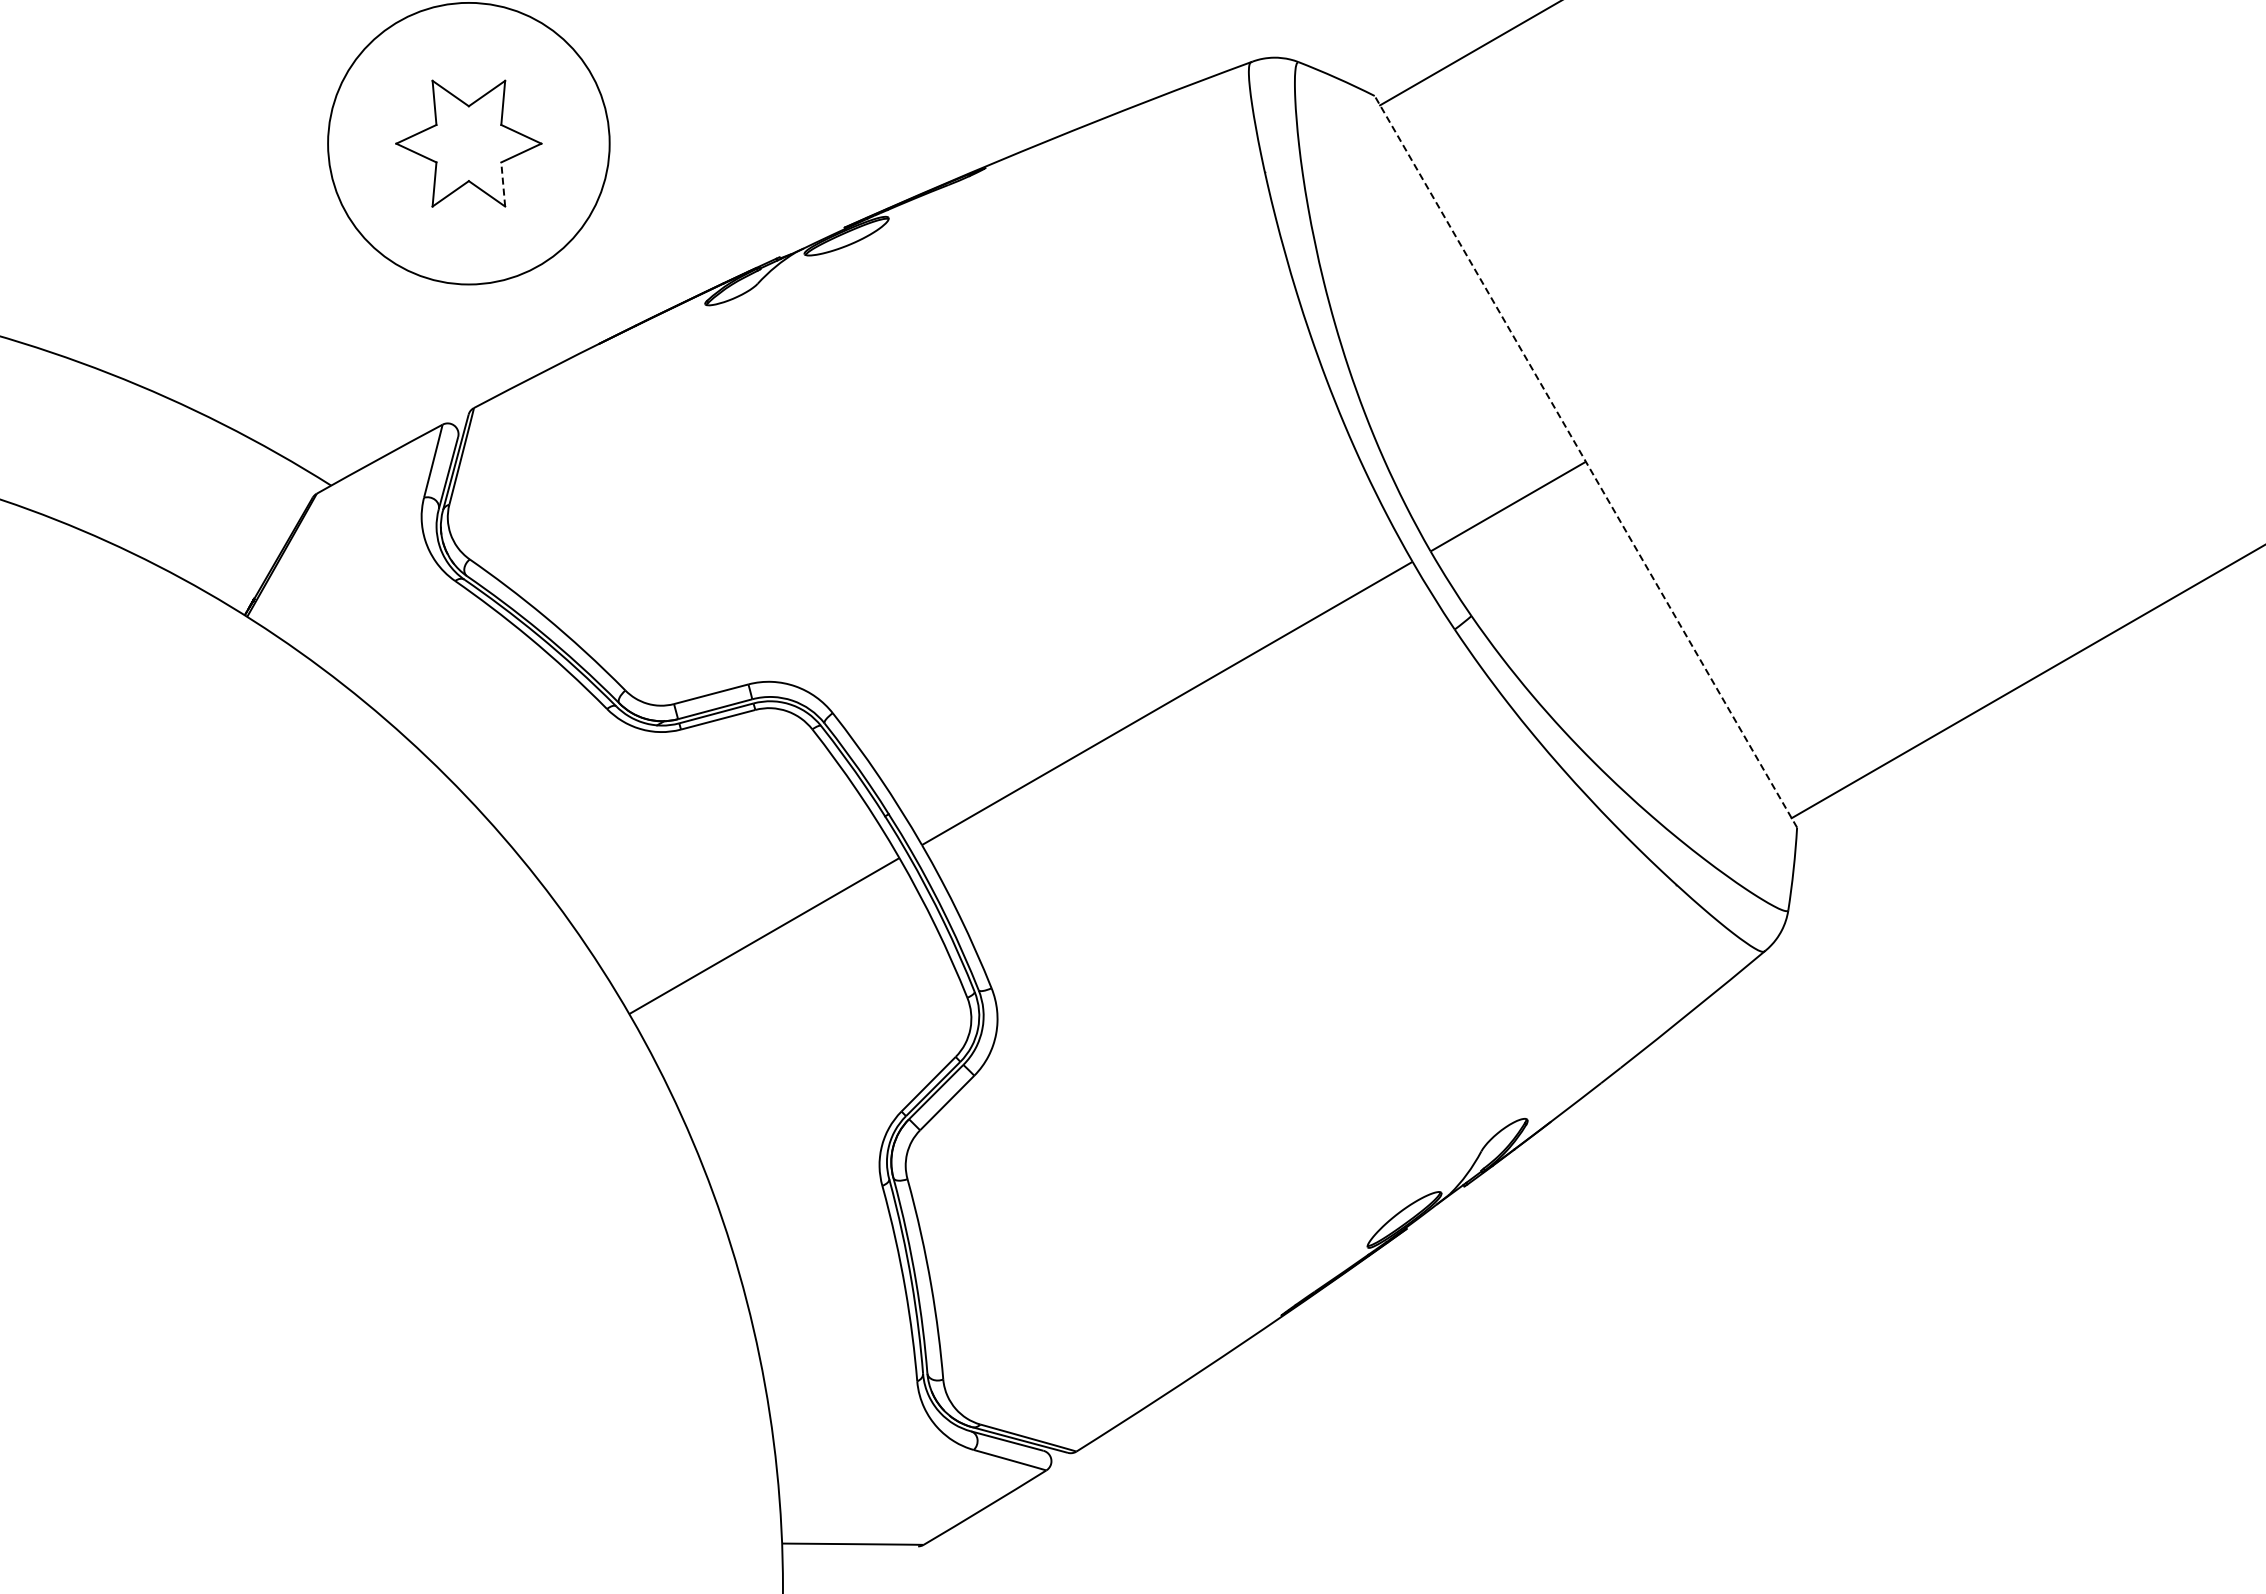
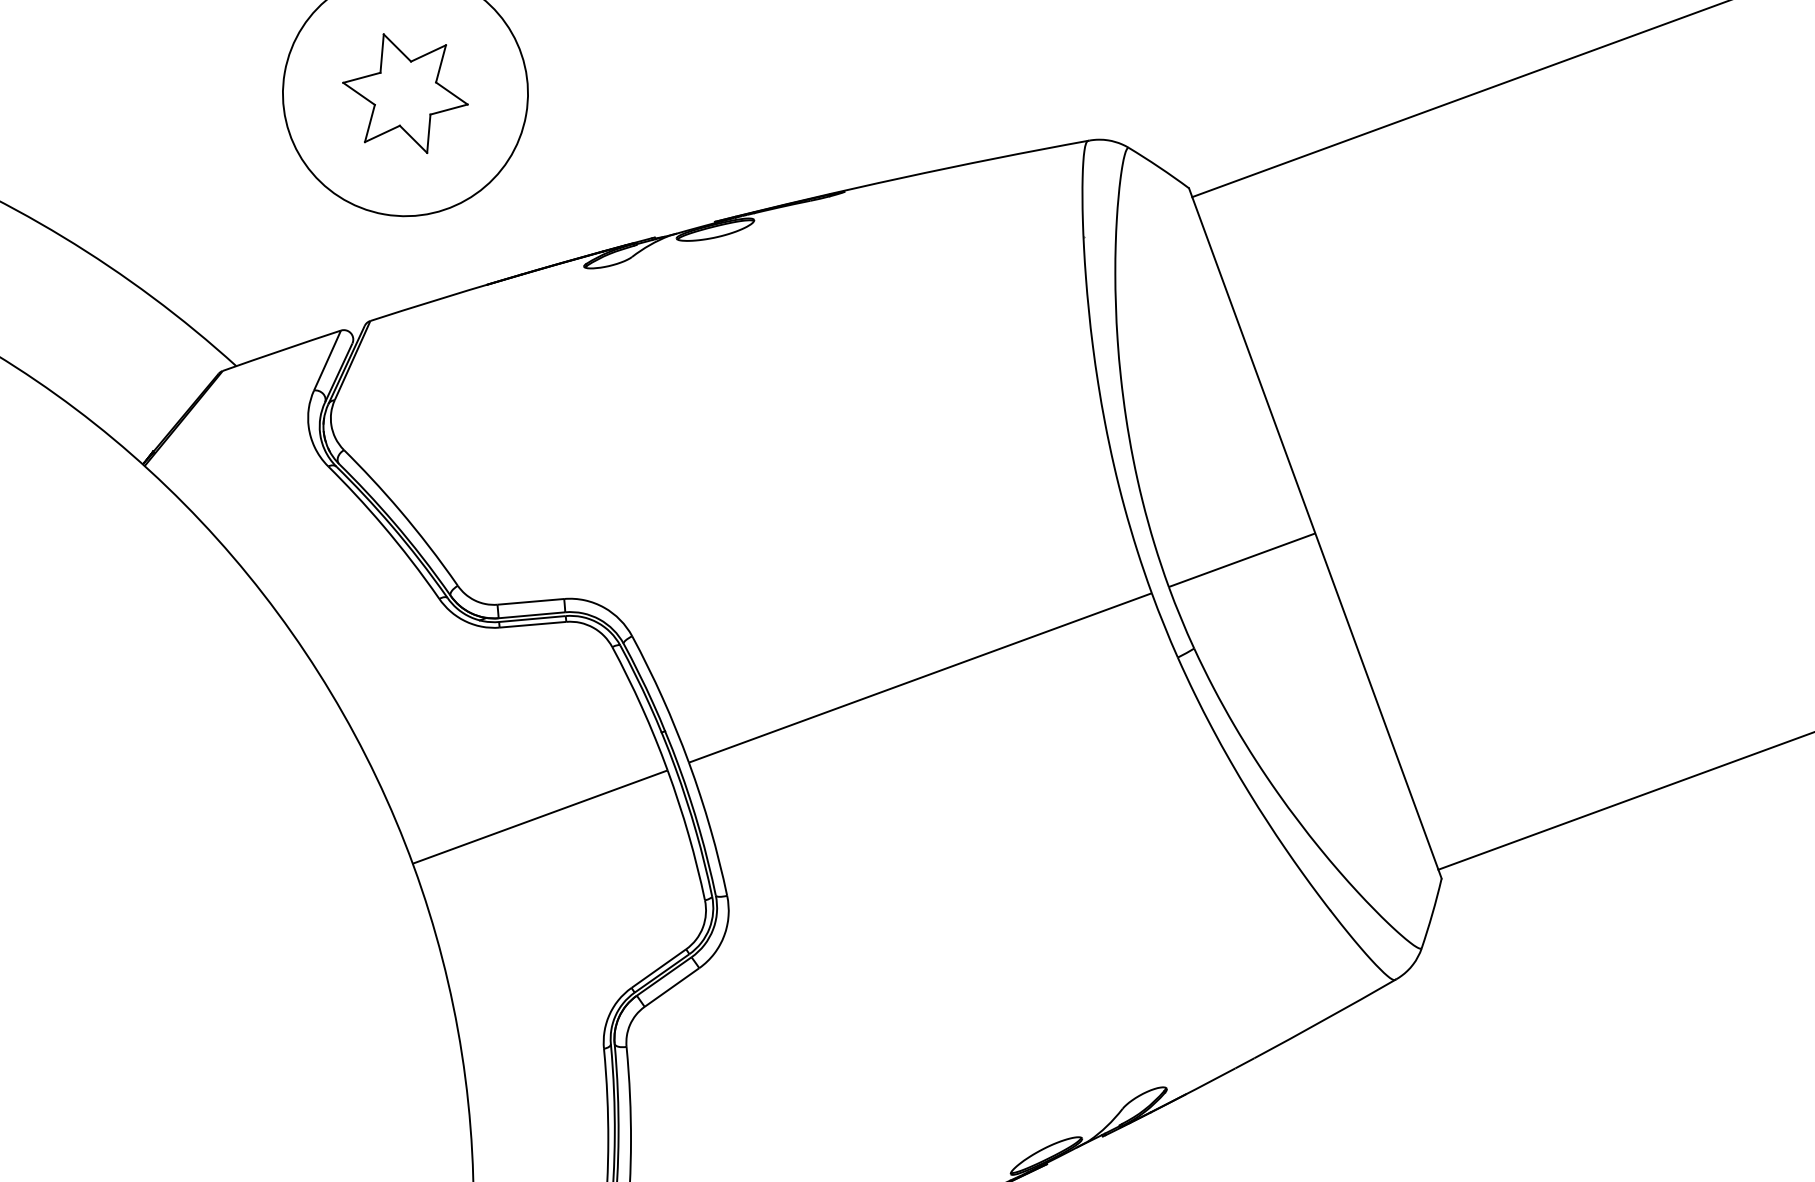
line: (503, 183) -> (429, 132), dashed -> solid
line: (1585, 461) -> (1315, 533), dashed -> solid

